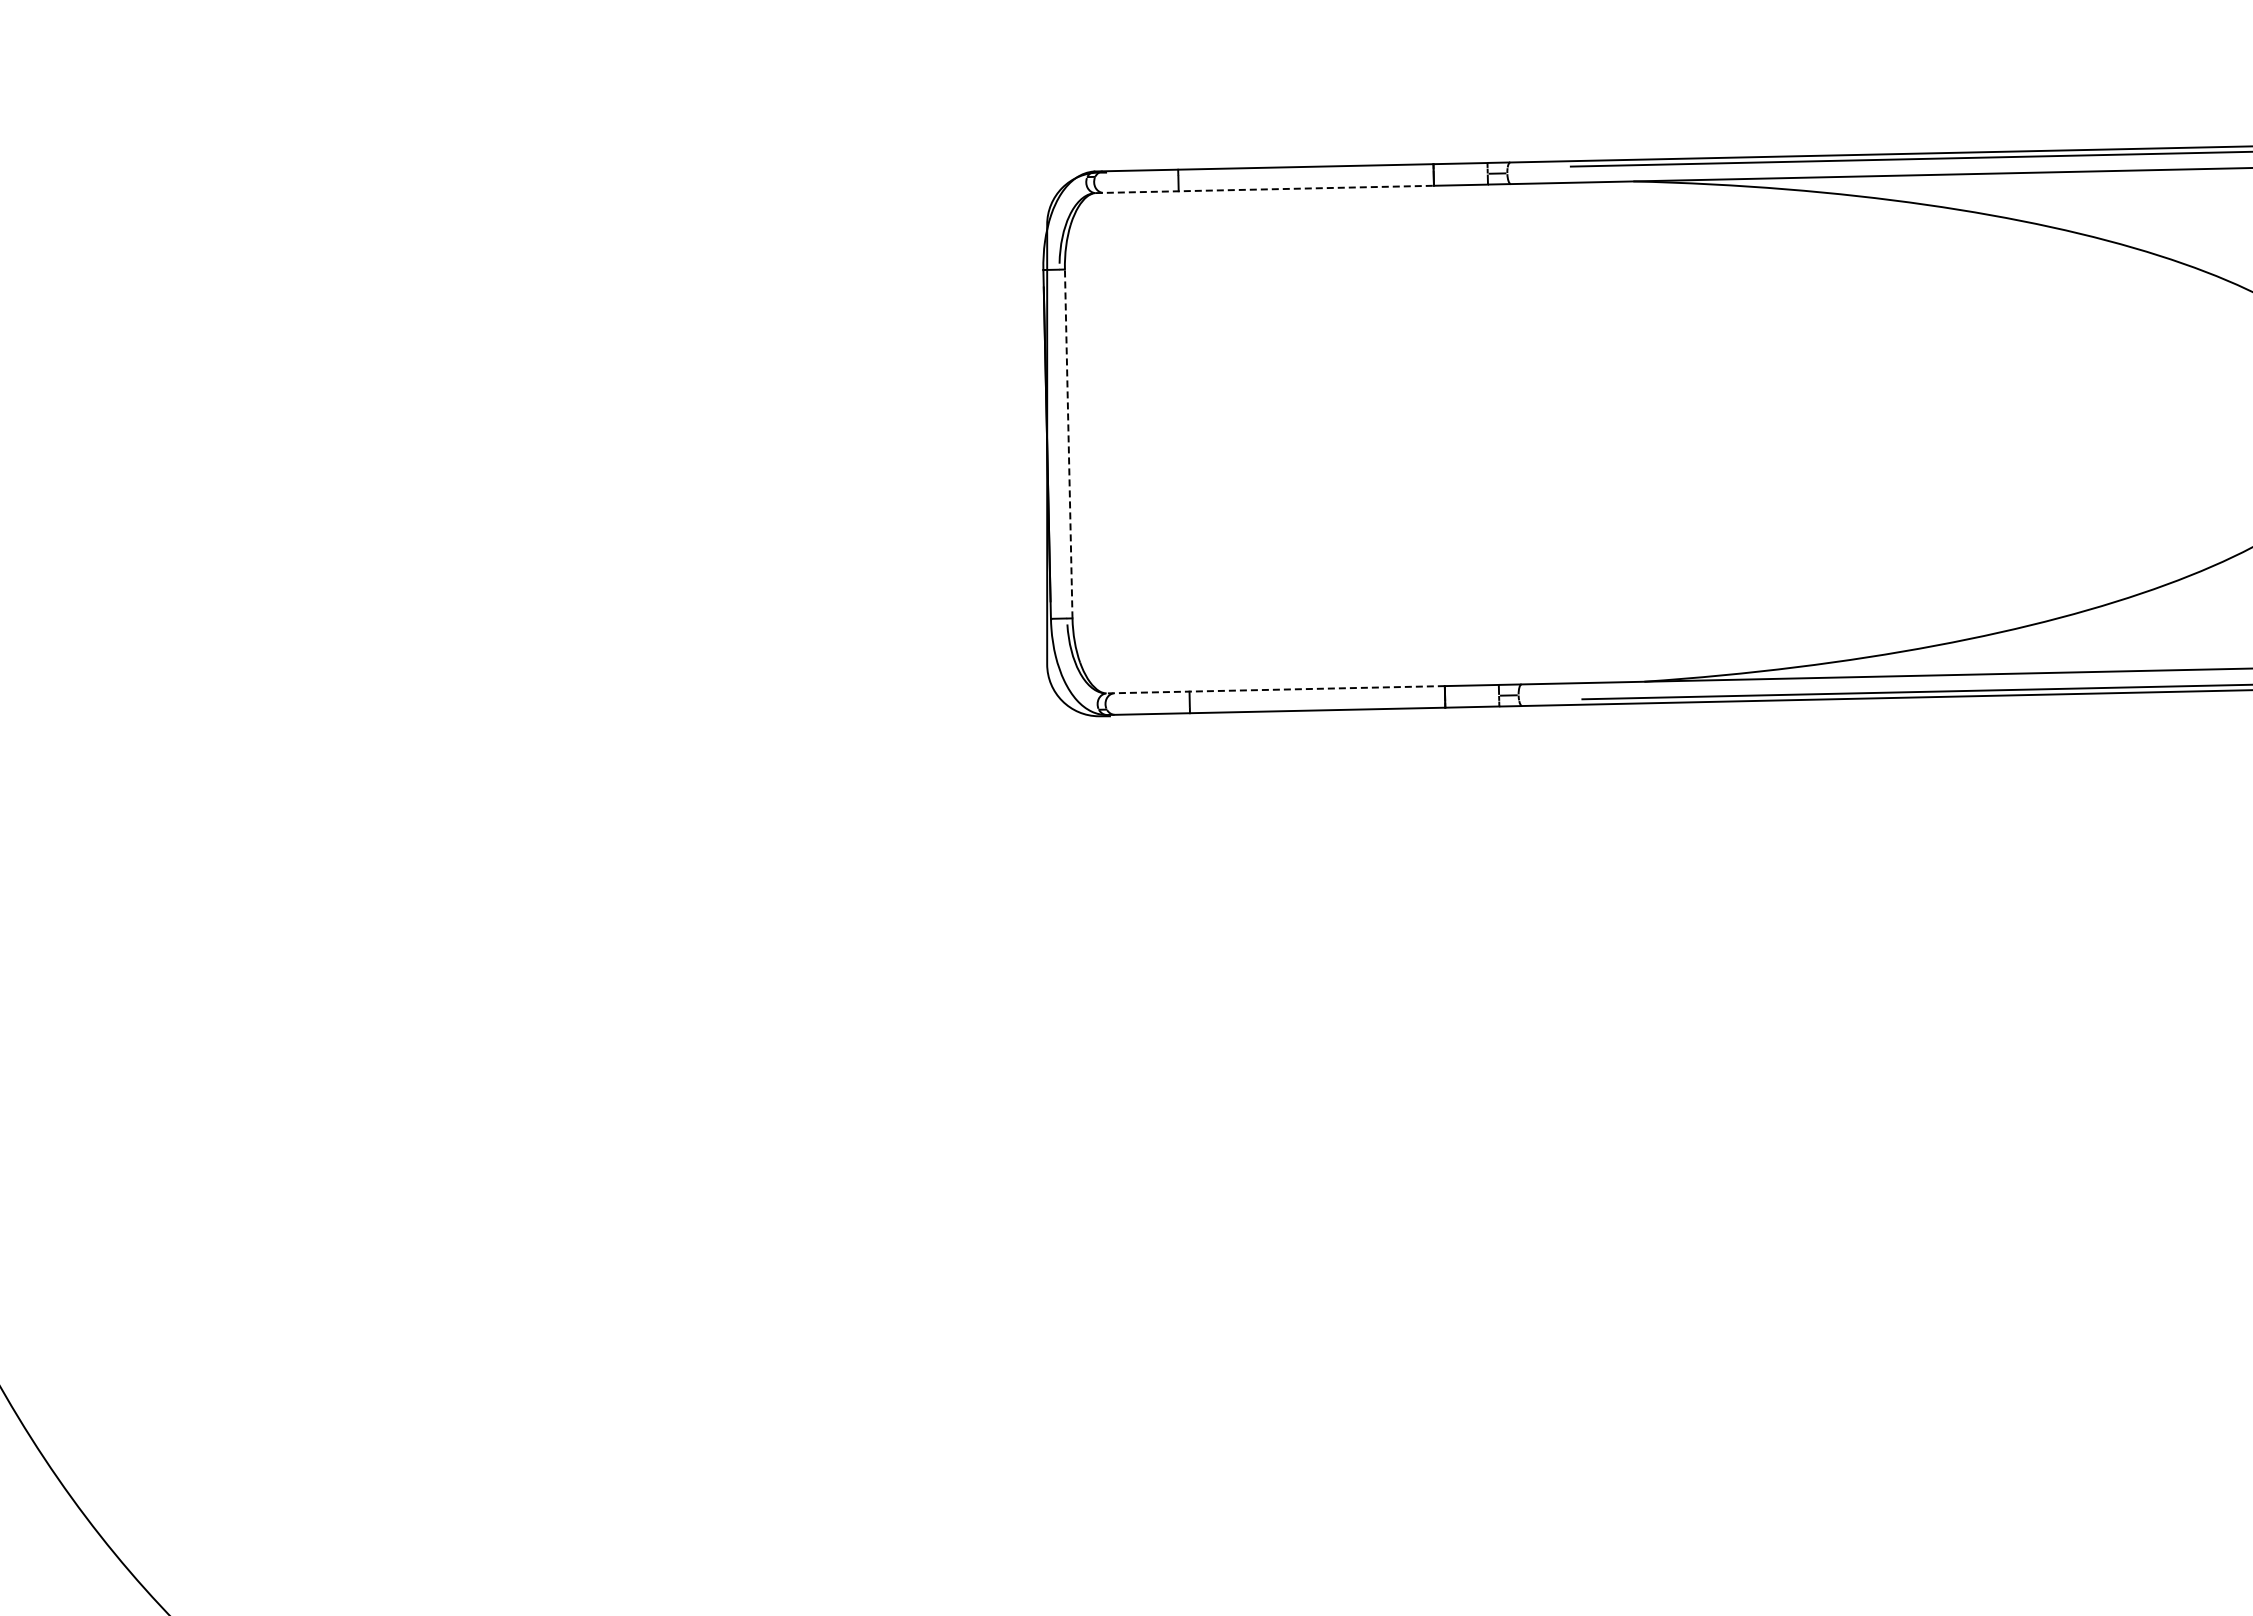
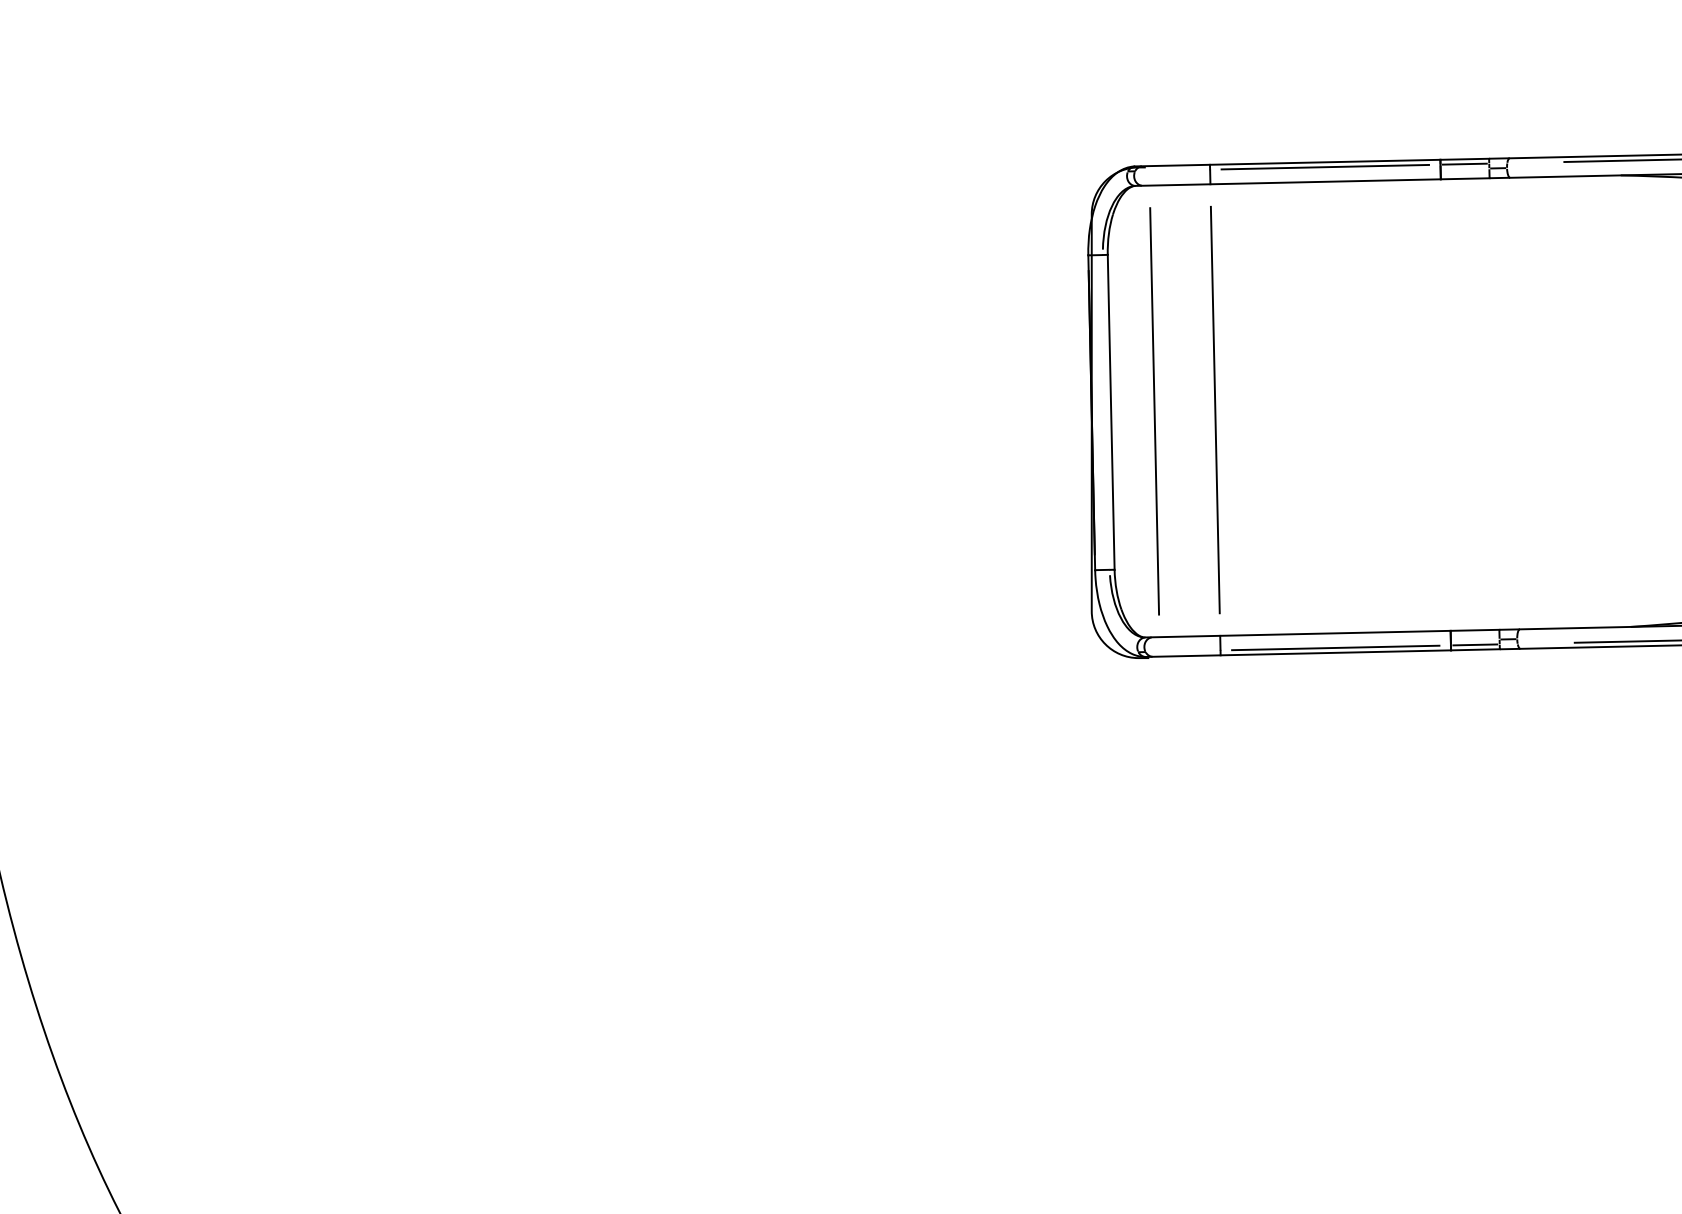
line: (1460, 168) -> (1464, 163), added
line: (1305, 171) -> (1324, 166), added
line: (1265, 189) -> (1288, 182), dashed -> solid
line: (1183, 441) -> (1214, 410), added
line: (1116, 442) -> (1154, 411), added
line: (1068, 443) -> (1110, 411), dashed -> solid
line: (1275, 689) -> (1297, 633), dashed -> solid
line: (1471, 701) -> (1474, 644), added
line: (1317, 704) -> (1335, 647), added

